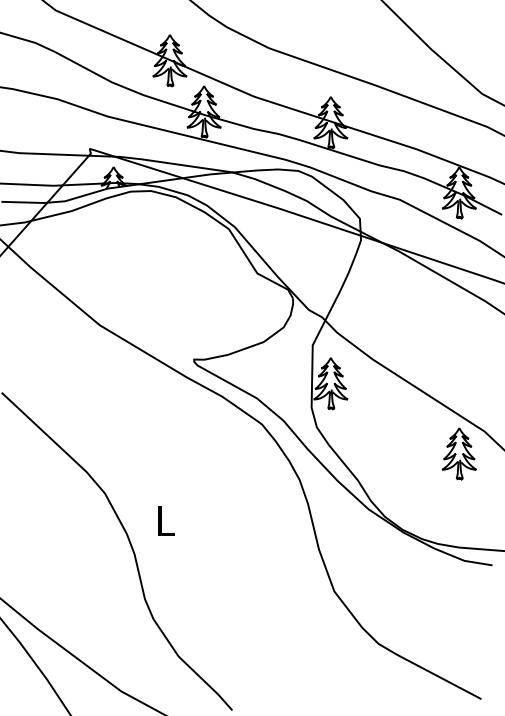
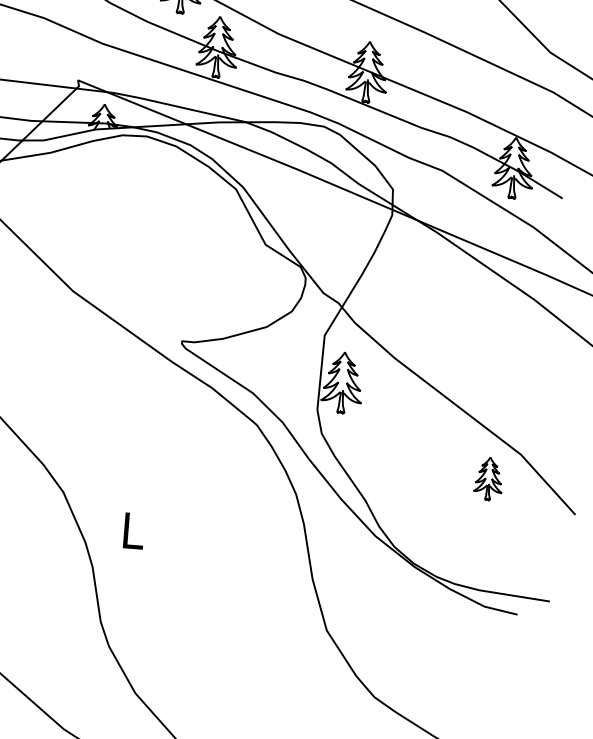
part: (459, 453) -> (489, 478), size x0.7

